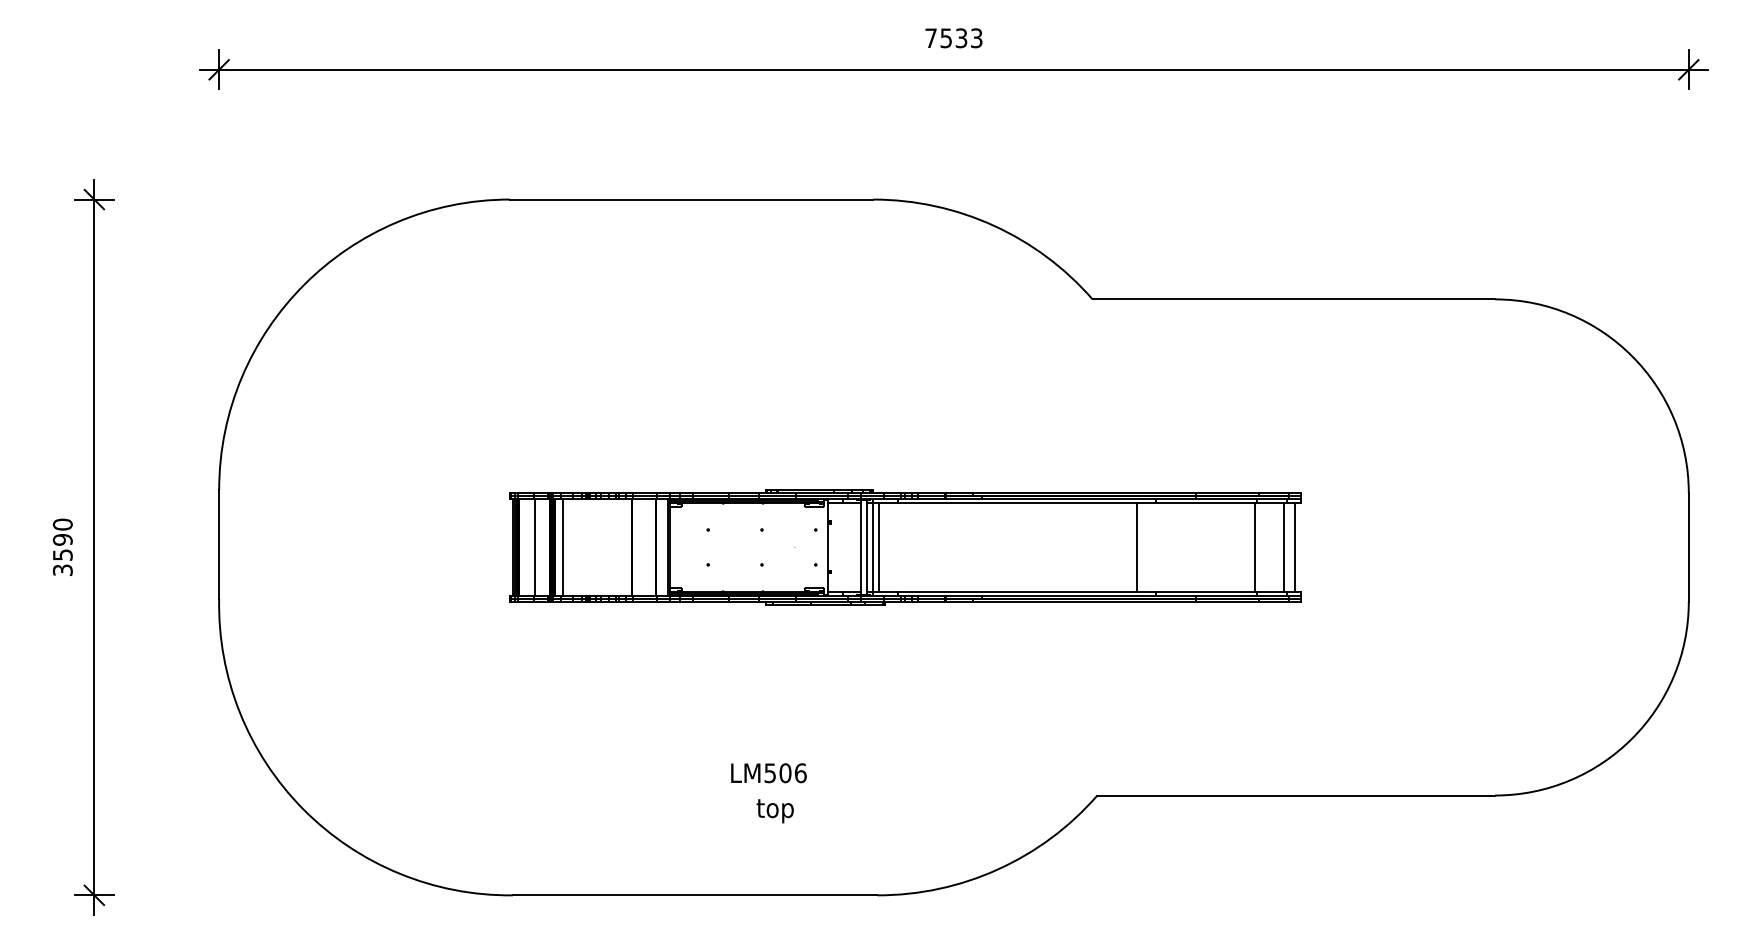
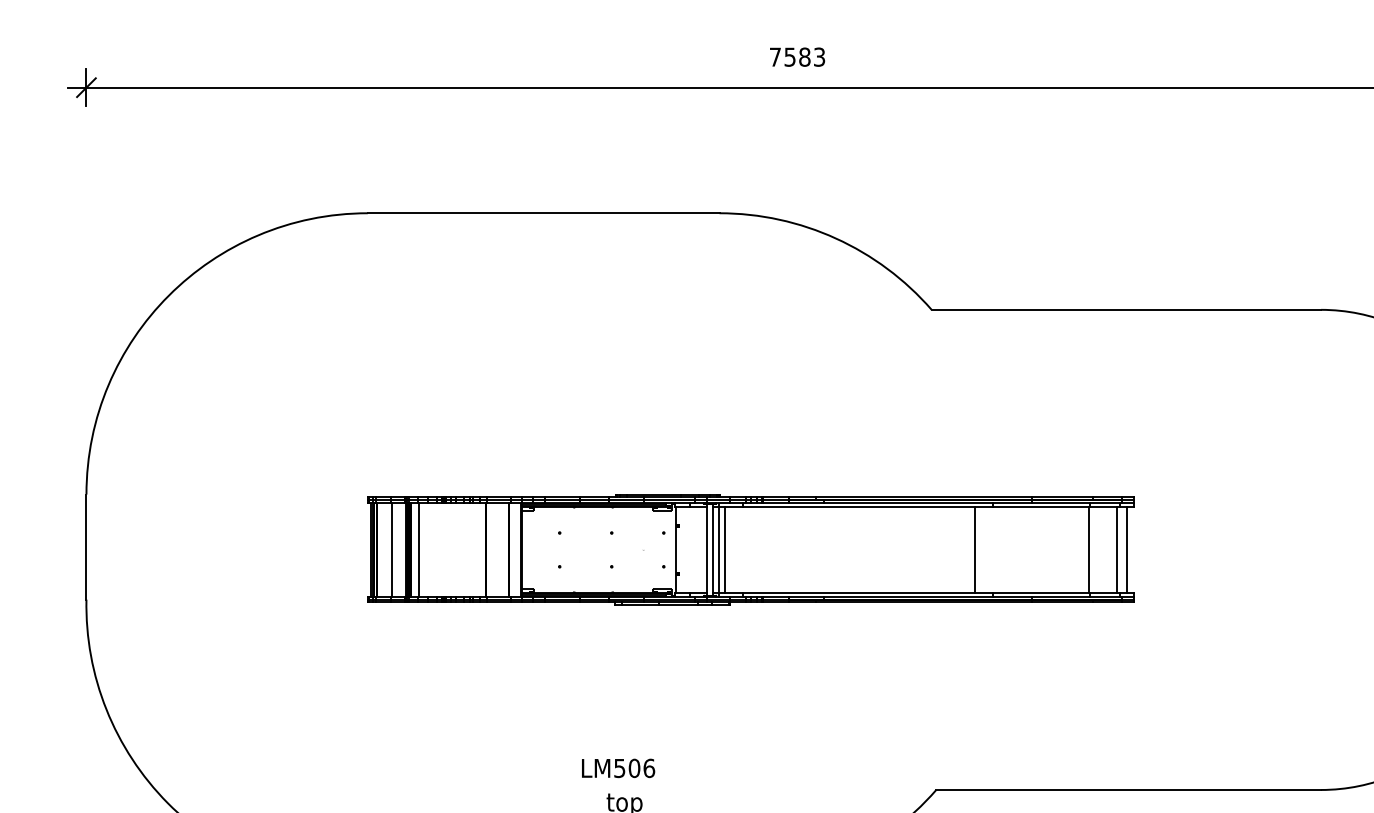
text: (961, 38) -> (804, 57), 7533 -> 7583

